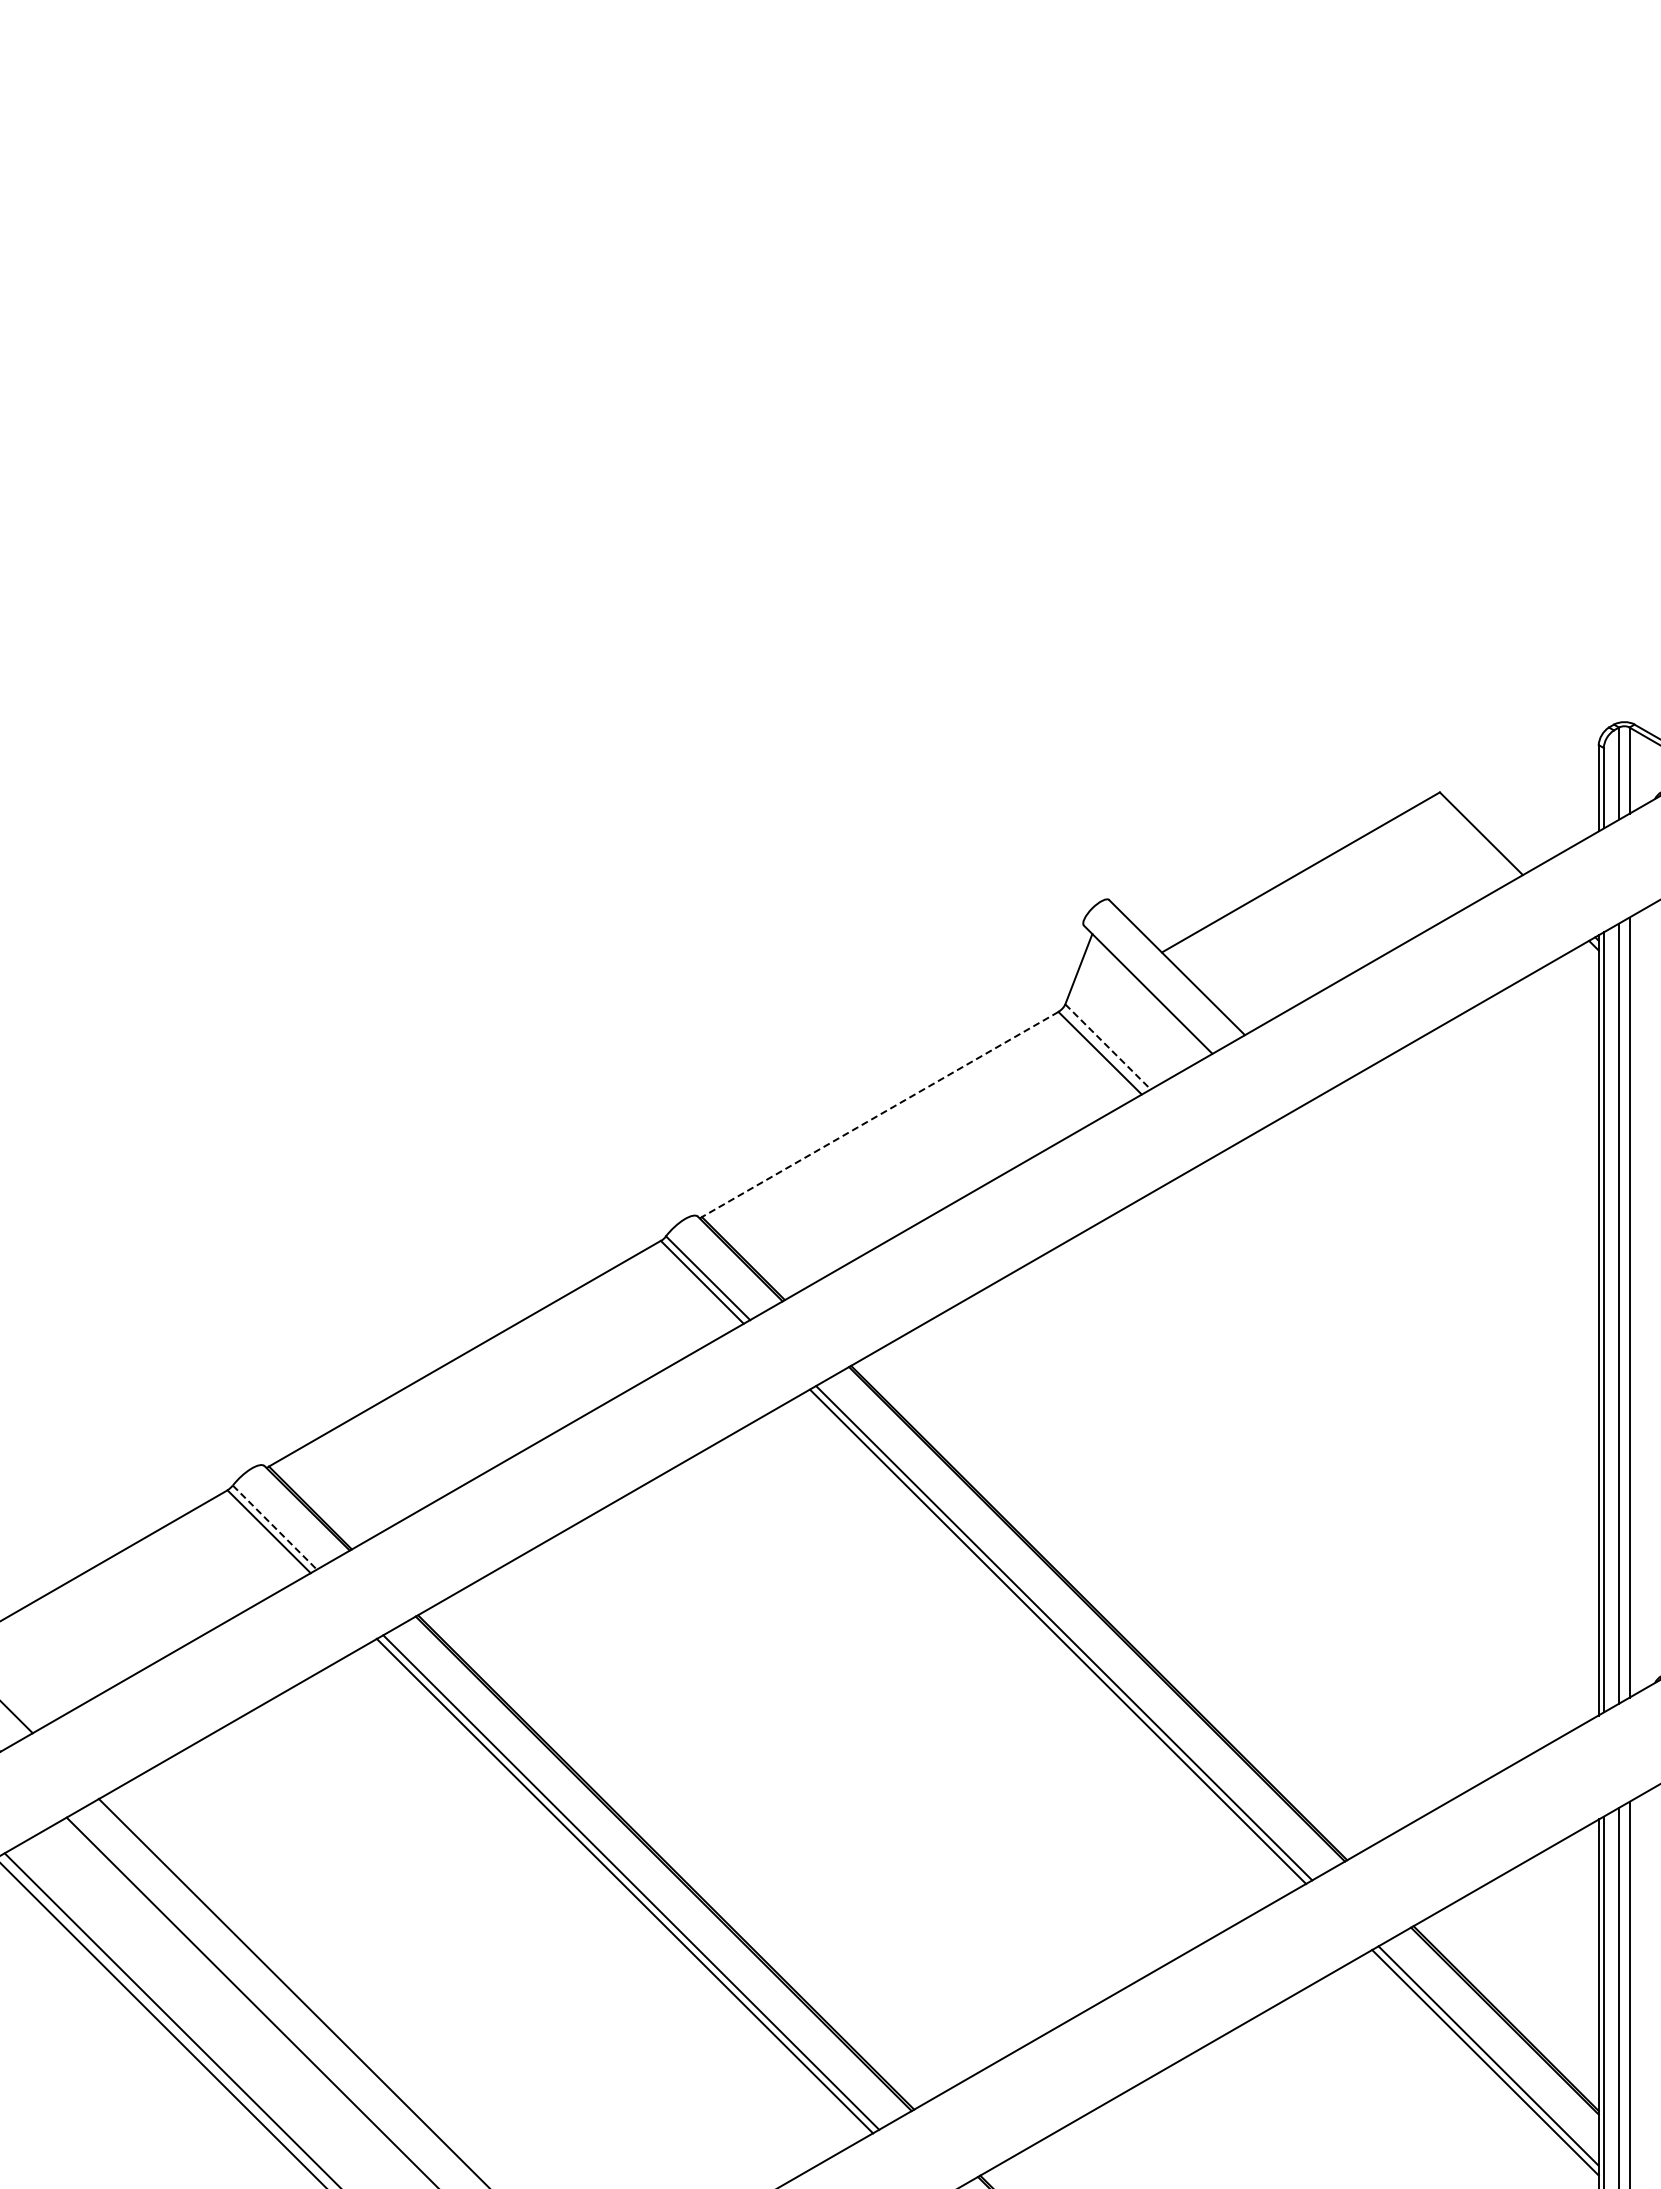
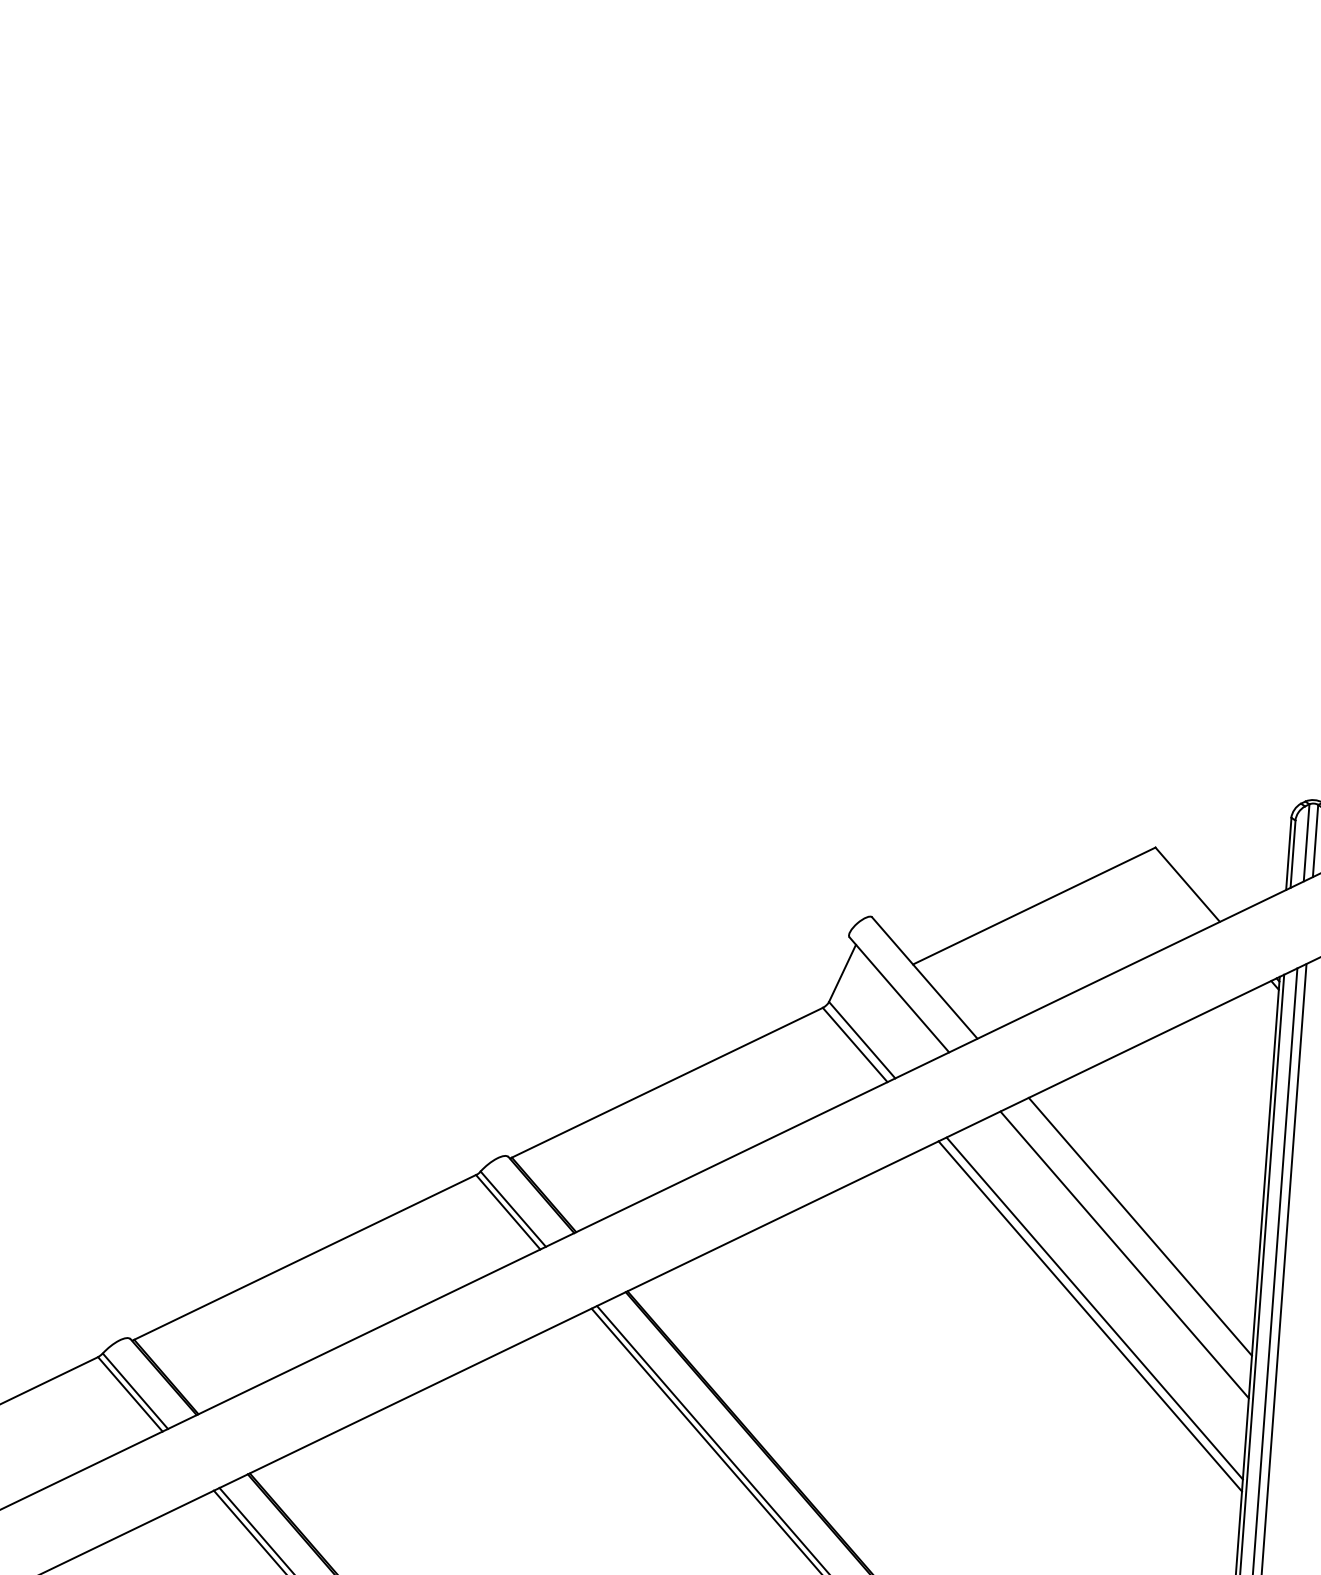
line: (1108, 1047) -> (862, 1040), dashed -> solid
line: (880, 1114) -> (667, 1082), dashed -> solid
line: (1454, 1244) -> (1139, 1226), added
line: (1438, 1278) -> (1124, 1254), added
line: (1407, 1345) -> (1094, 1308), added
line: (1402, 1355) -> (1089, 1316), added
line: (275, 1528) -> (135, 1392), dashed -> solid

